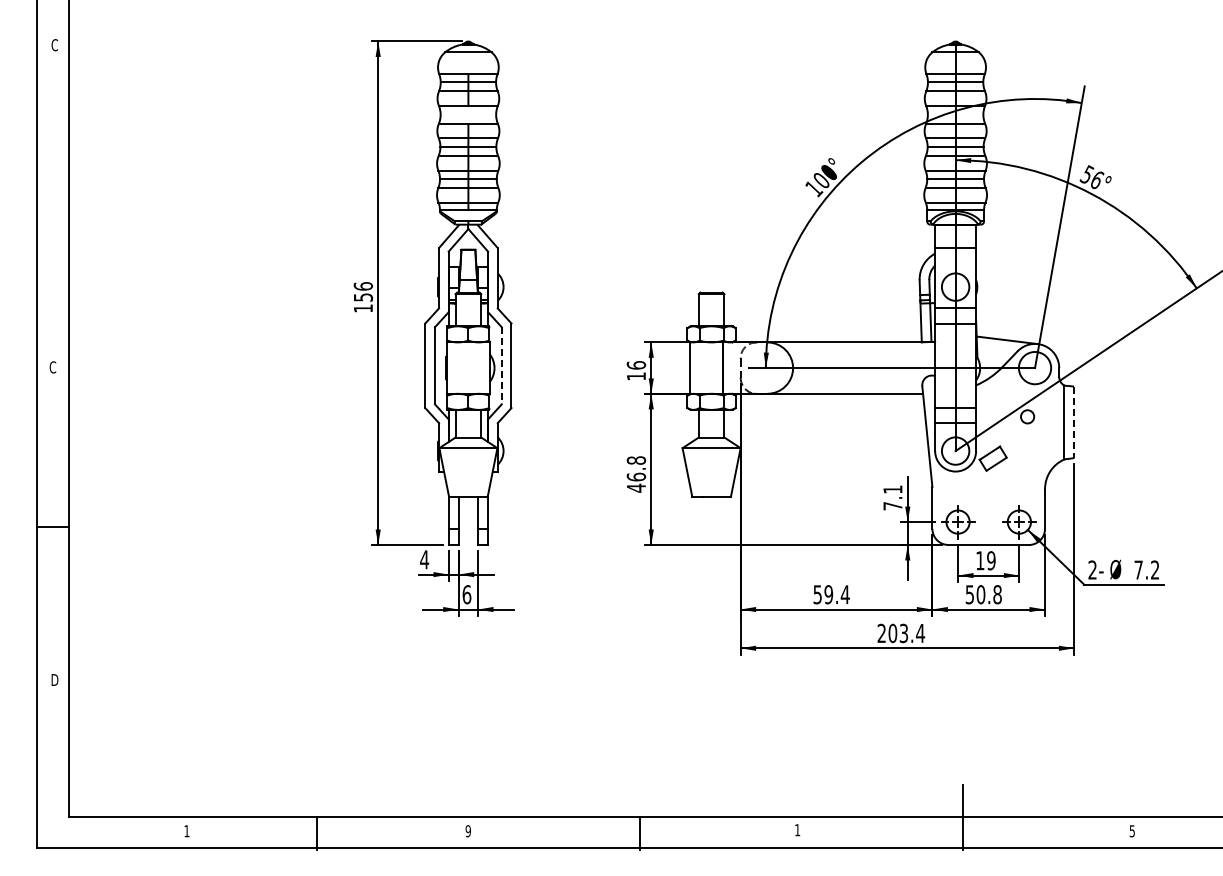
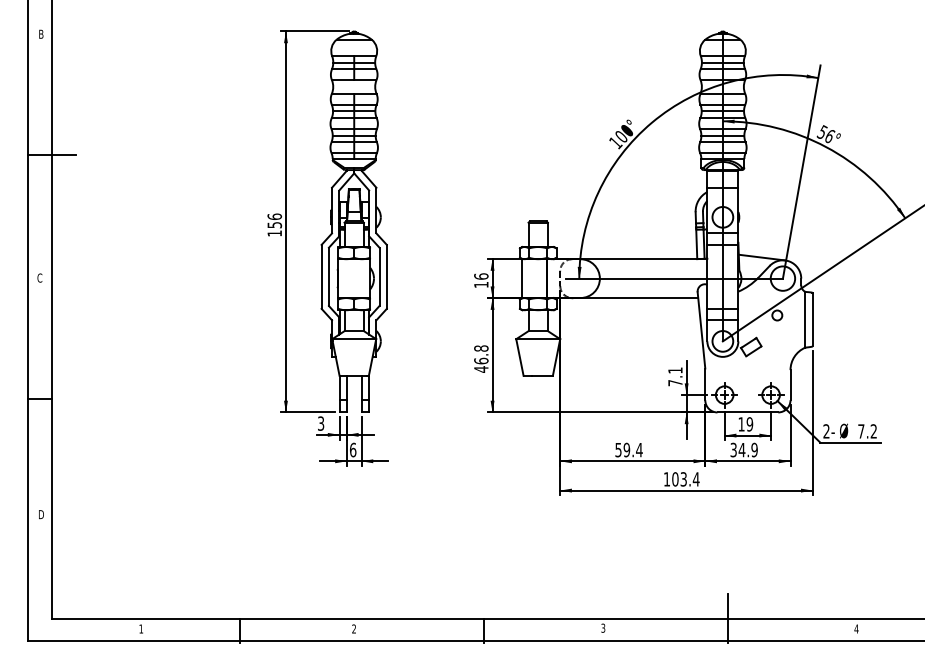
text: (54, 45) -> (41, 34), C -> B
line: (68, 204) -> (51, 154), added
line: (501, 365) -> (379, 276), dashed -> solid
line: (1074, 422) -> (812, 319), dashed -> solid
text: (424, 559) -> (321, 423), 4 -> 3
text: (983, 594) -> (743, 449), 50.8 -> 34.9
text: (881, 632) -> (666, 478), 203.4 -> 103.4
text: (797, 830) -> (603, 628), 1 -> 3
text: (467, 831) -> (353, 629), 9 -> 2
text: (1132, 831) -> (856, 629), 5 -> 4

